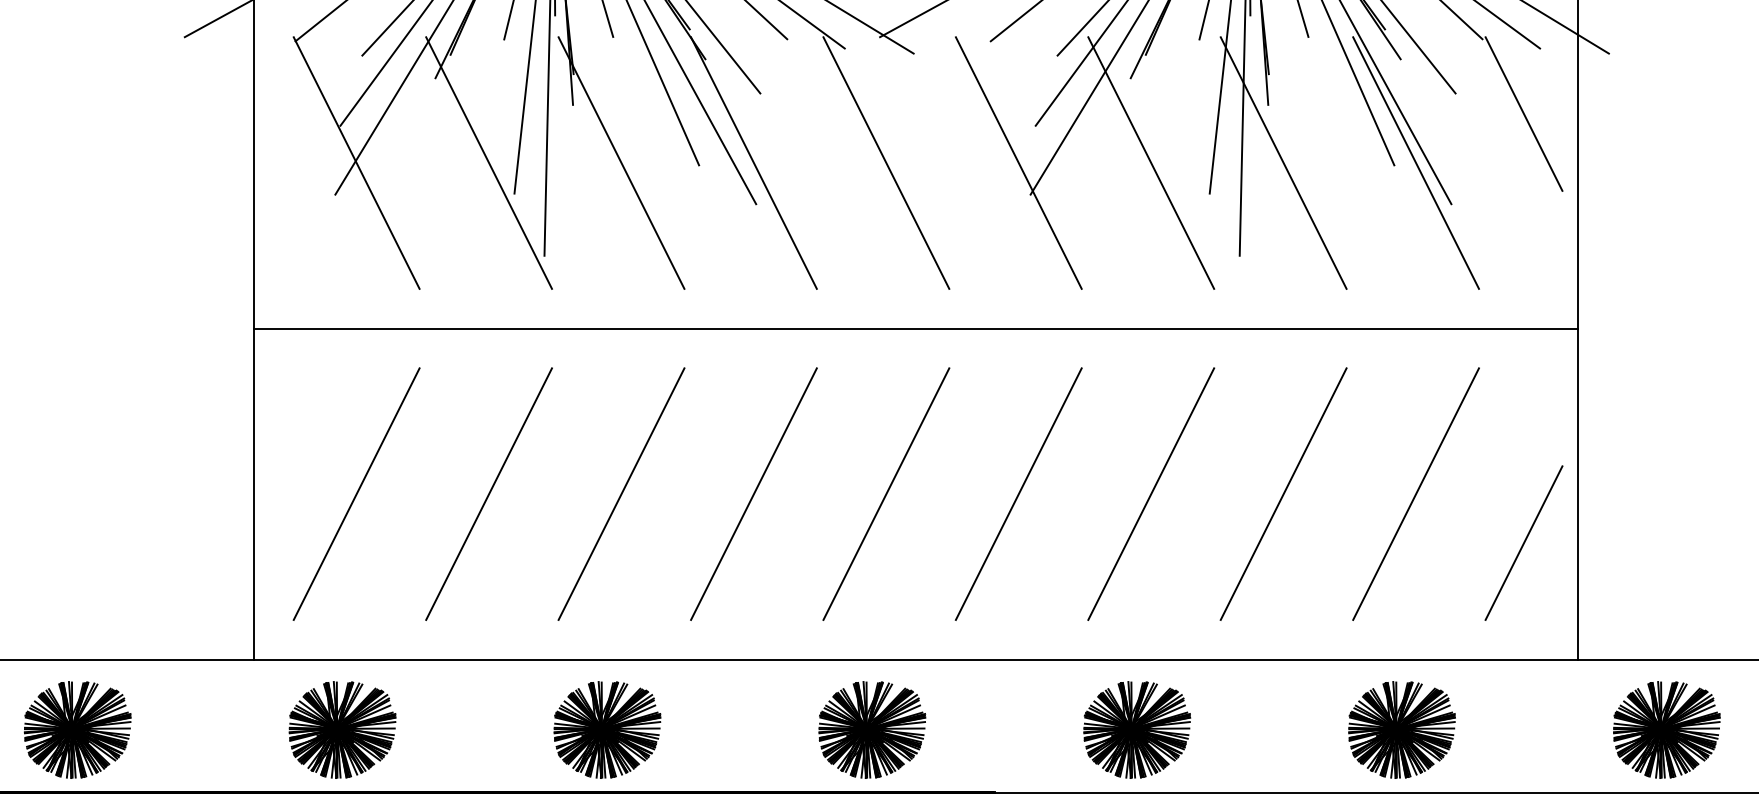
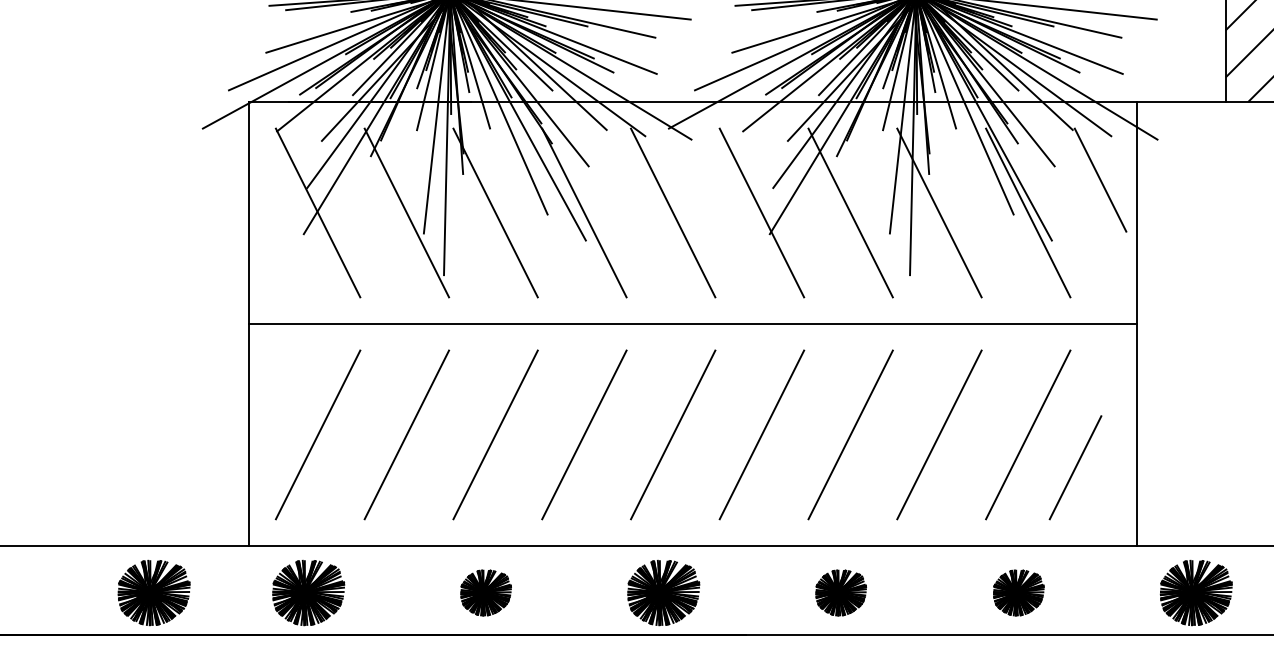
line: (1523, 542) -> (1075, 467), moved
part: (76, 729) -> (153, 592), moved
part: (606, 729) -> (485, 592), size x0.7
part: (1136, 729) -> (840, 592), size x0.7
part: (1401, 729) -> (1018, 592), size x0.7

